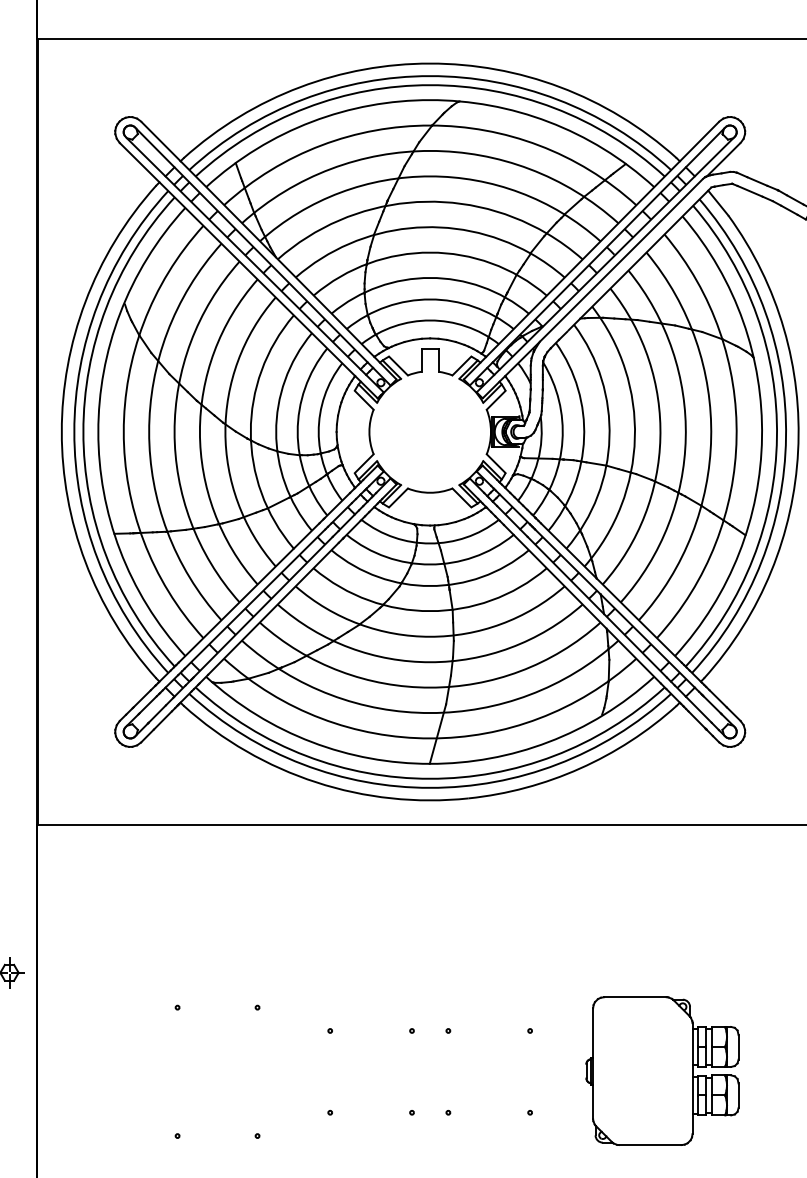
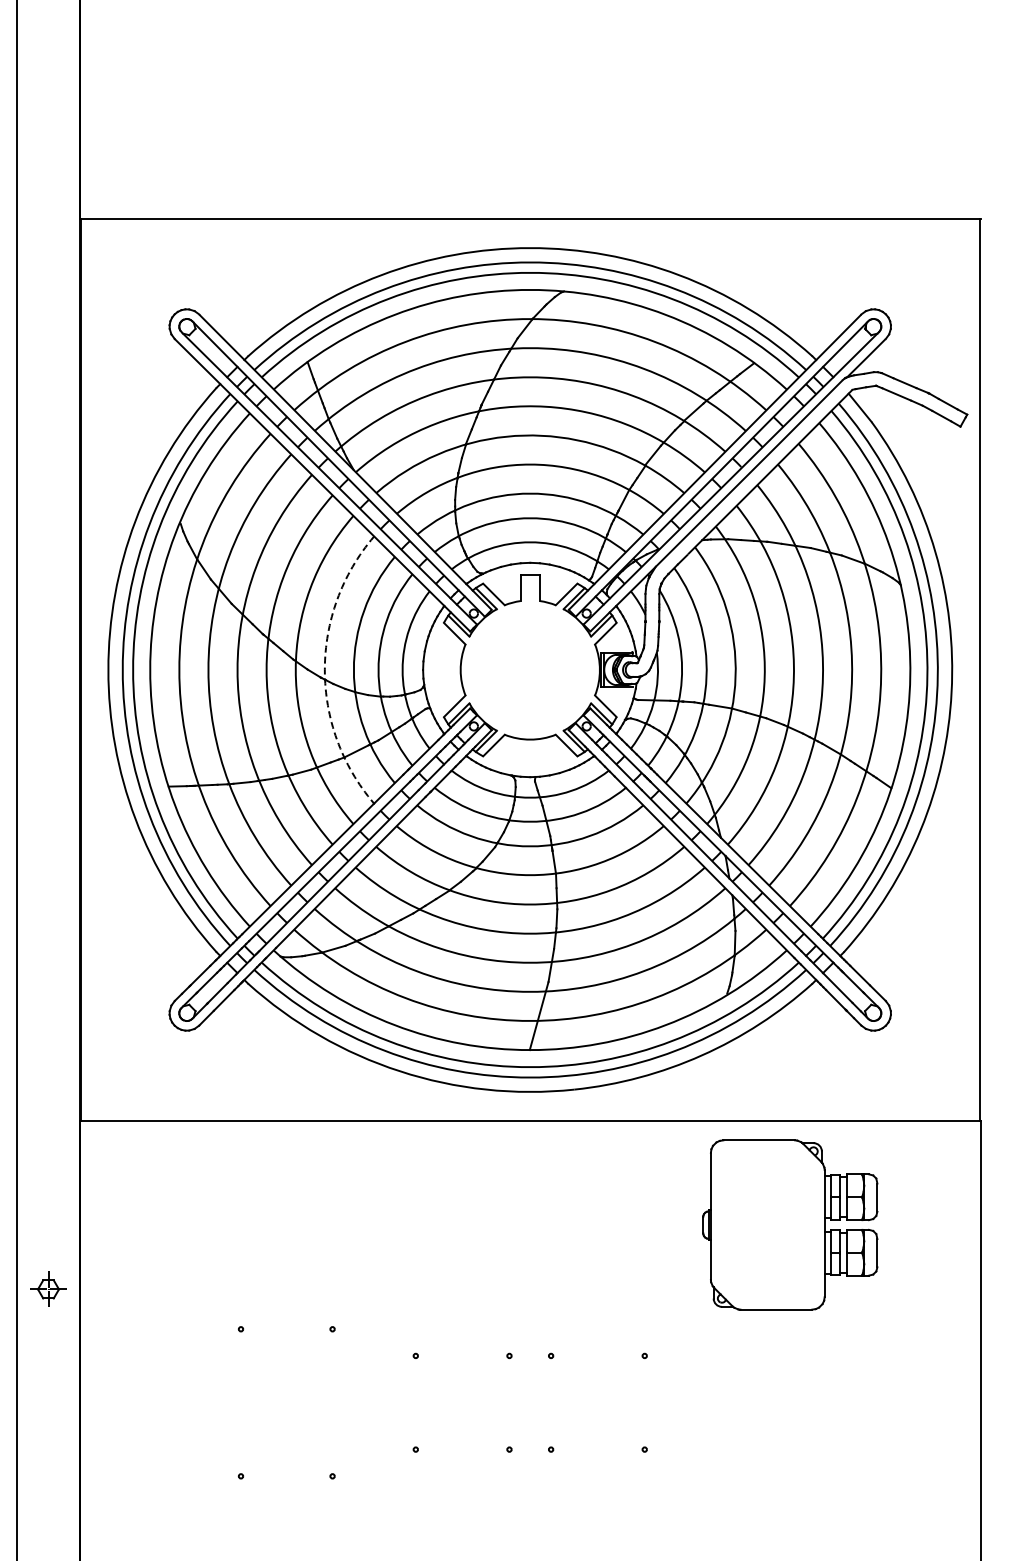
arc: (250, 431) -> (324, 669), solid -> dashed
part: (662, 1070) -> (790, 1224), moved

